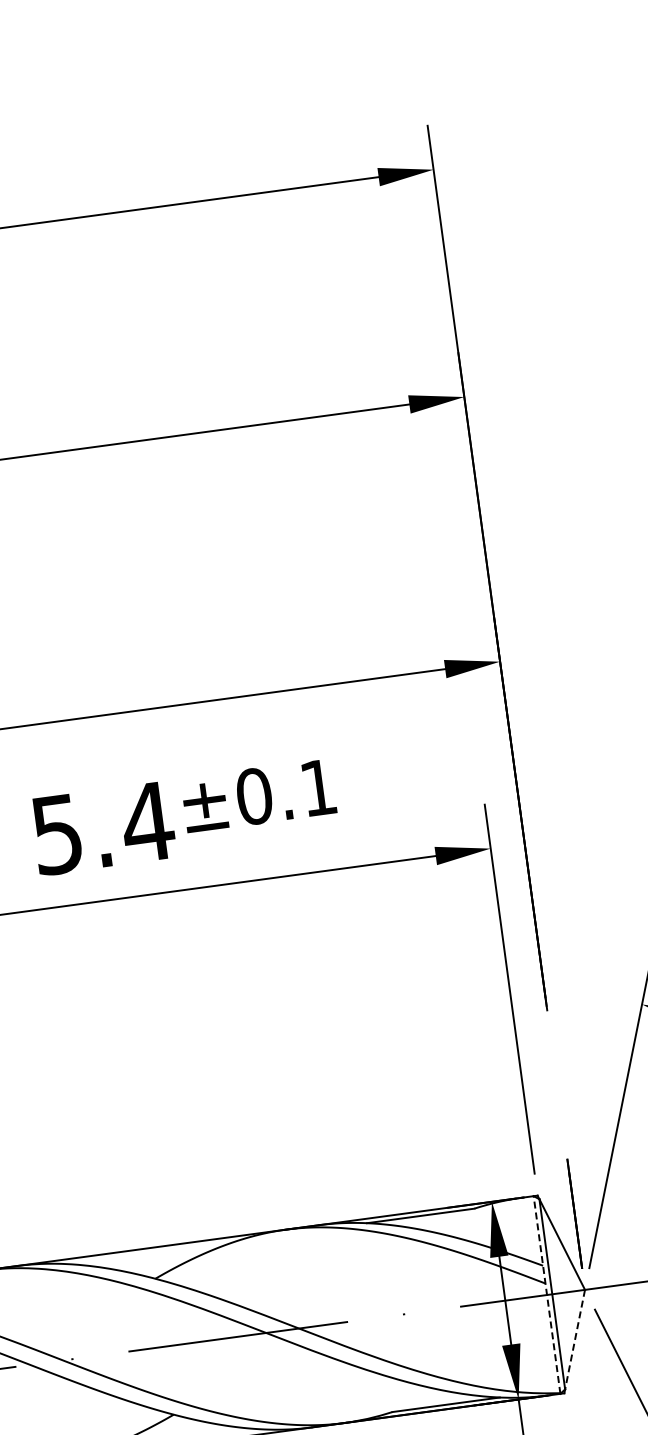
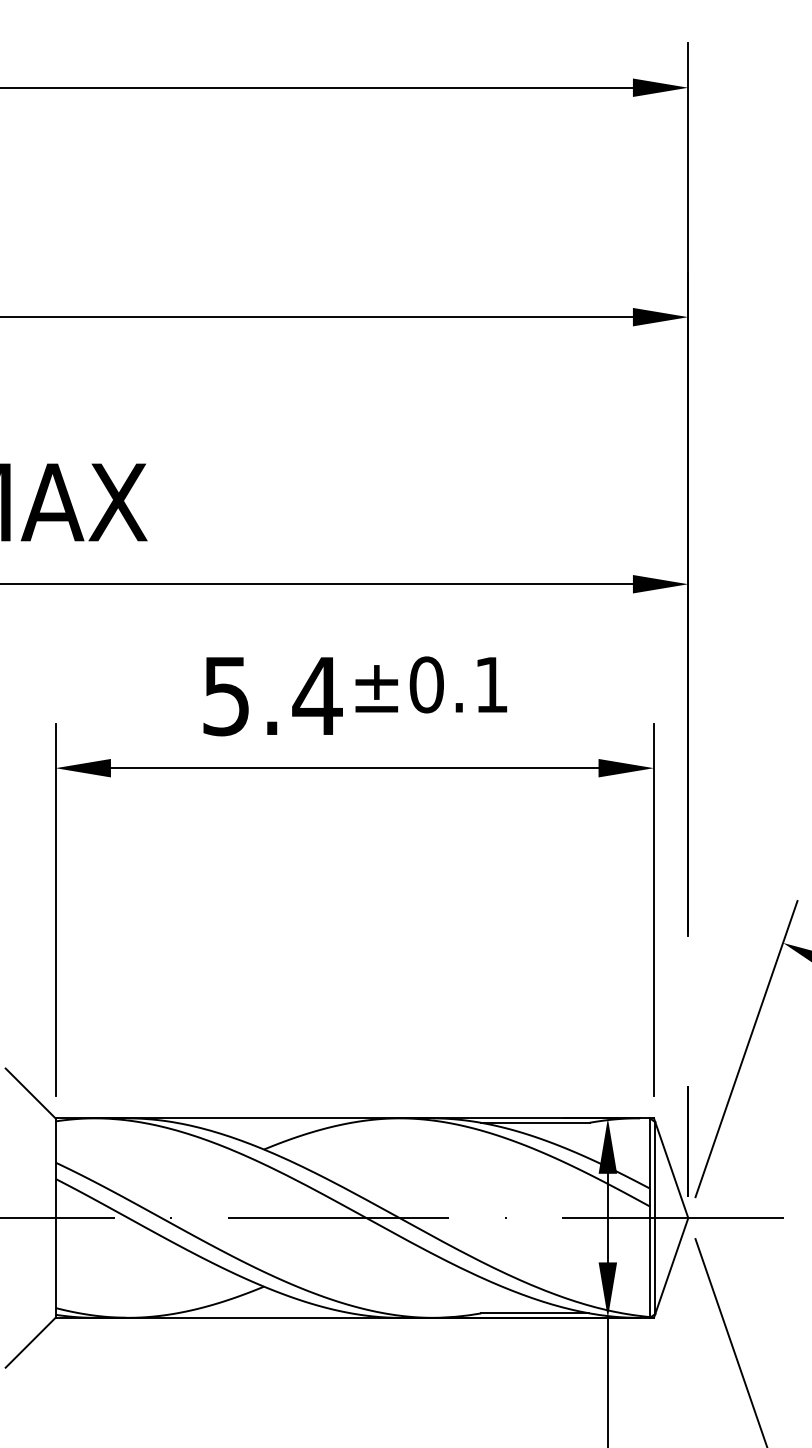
line: (546, 1295) -> (649, 1218), dashed -> solid
line: (574, 1340) -> (671, 1266), dashed -> solid

